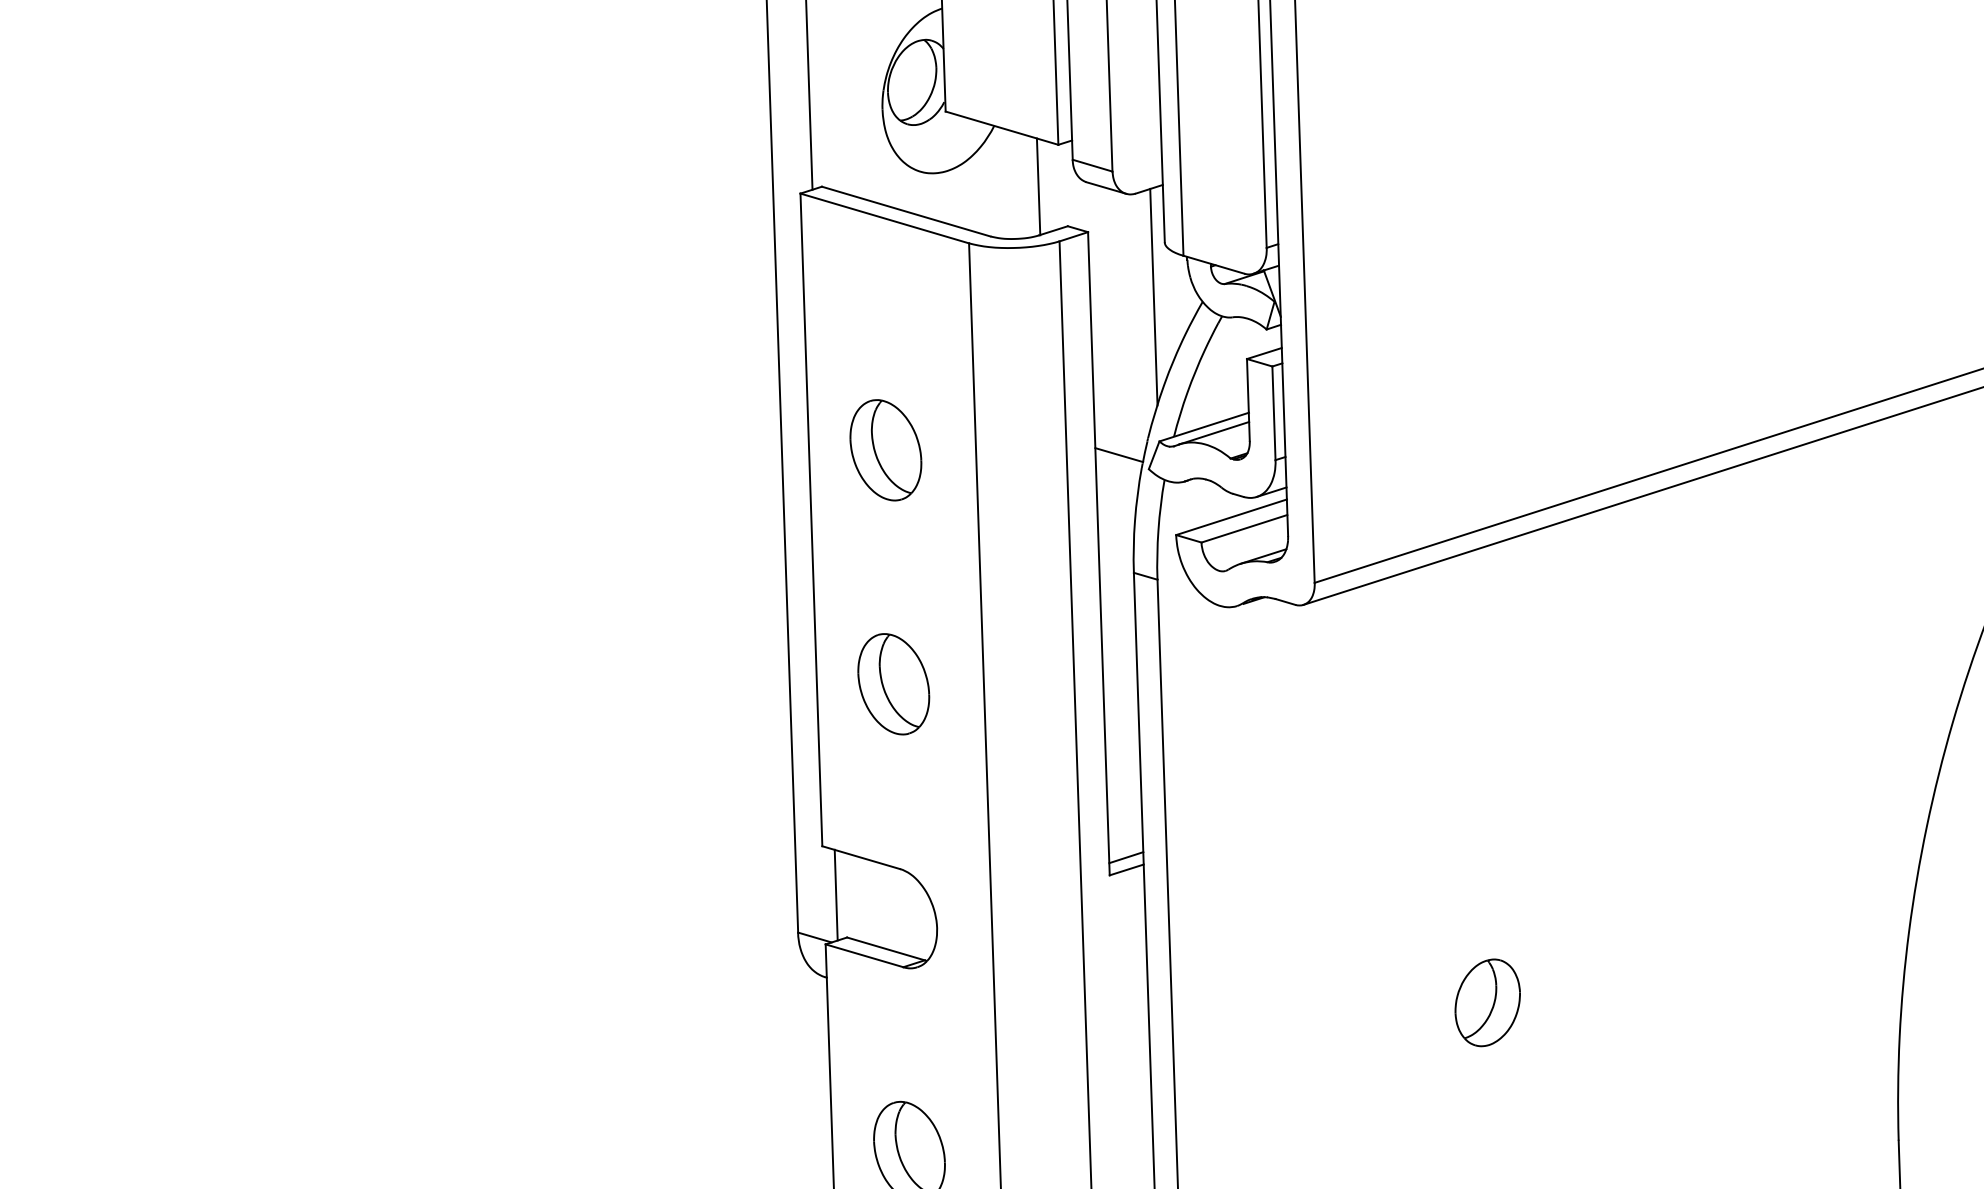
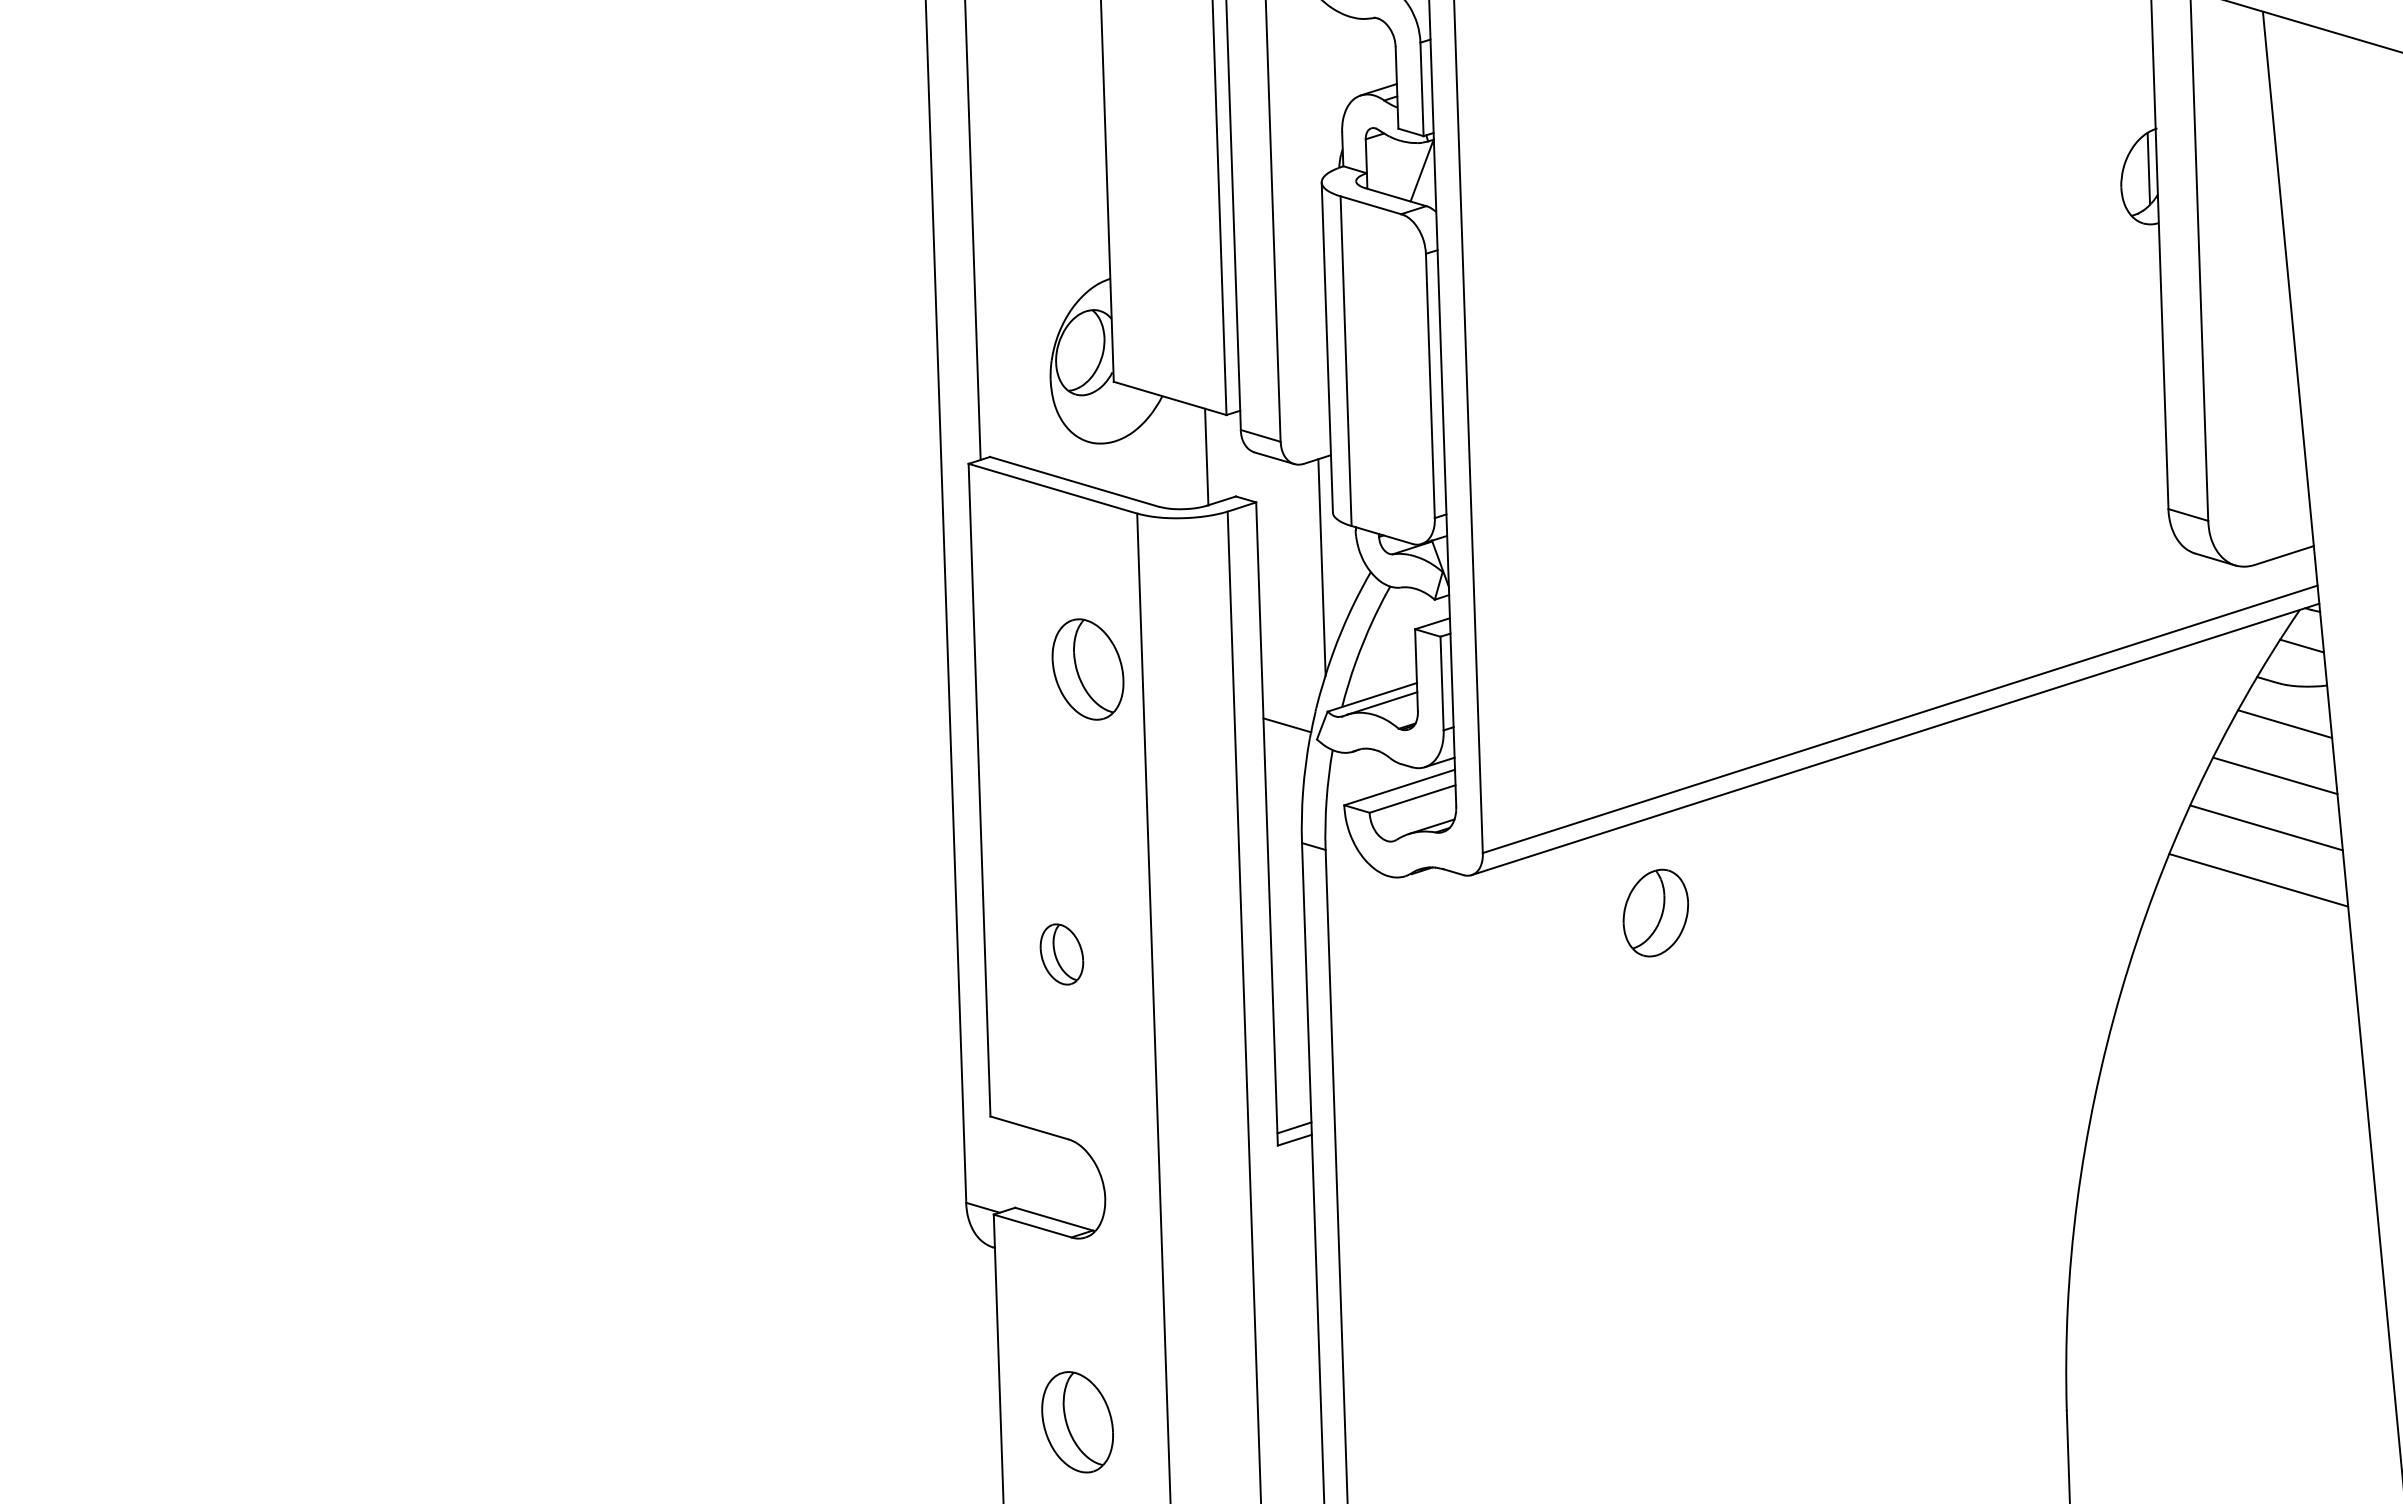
part: (885, 450) -> (1087, 669), moved
part: (893, 684) -> (1061, 954), size x0.6
line: (835, 895) -> (1003, 1165), removed
part: (1487, 1002) -> (1655, 912), moved

